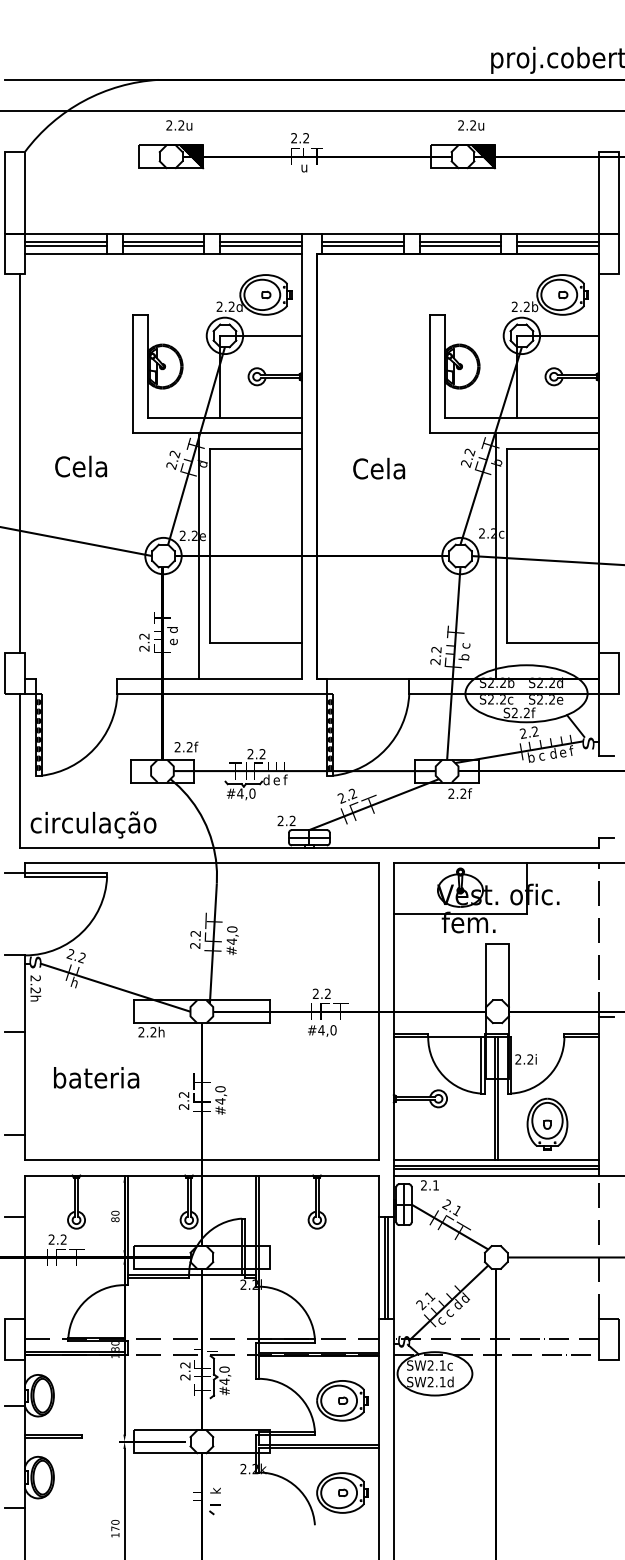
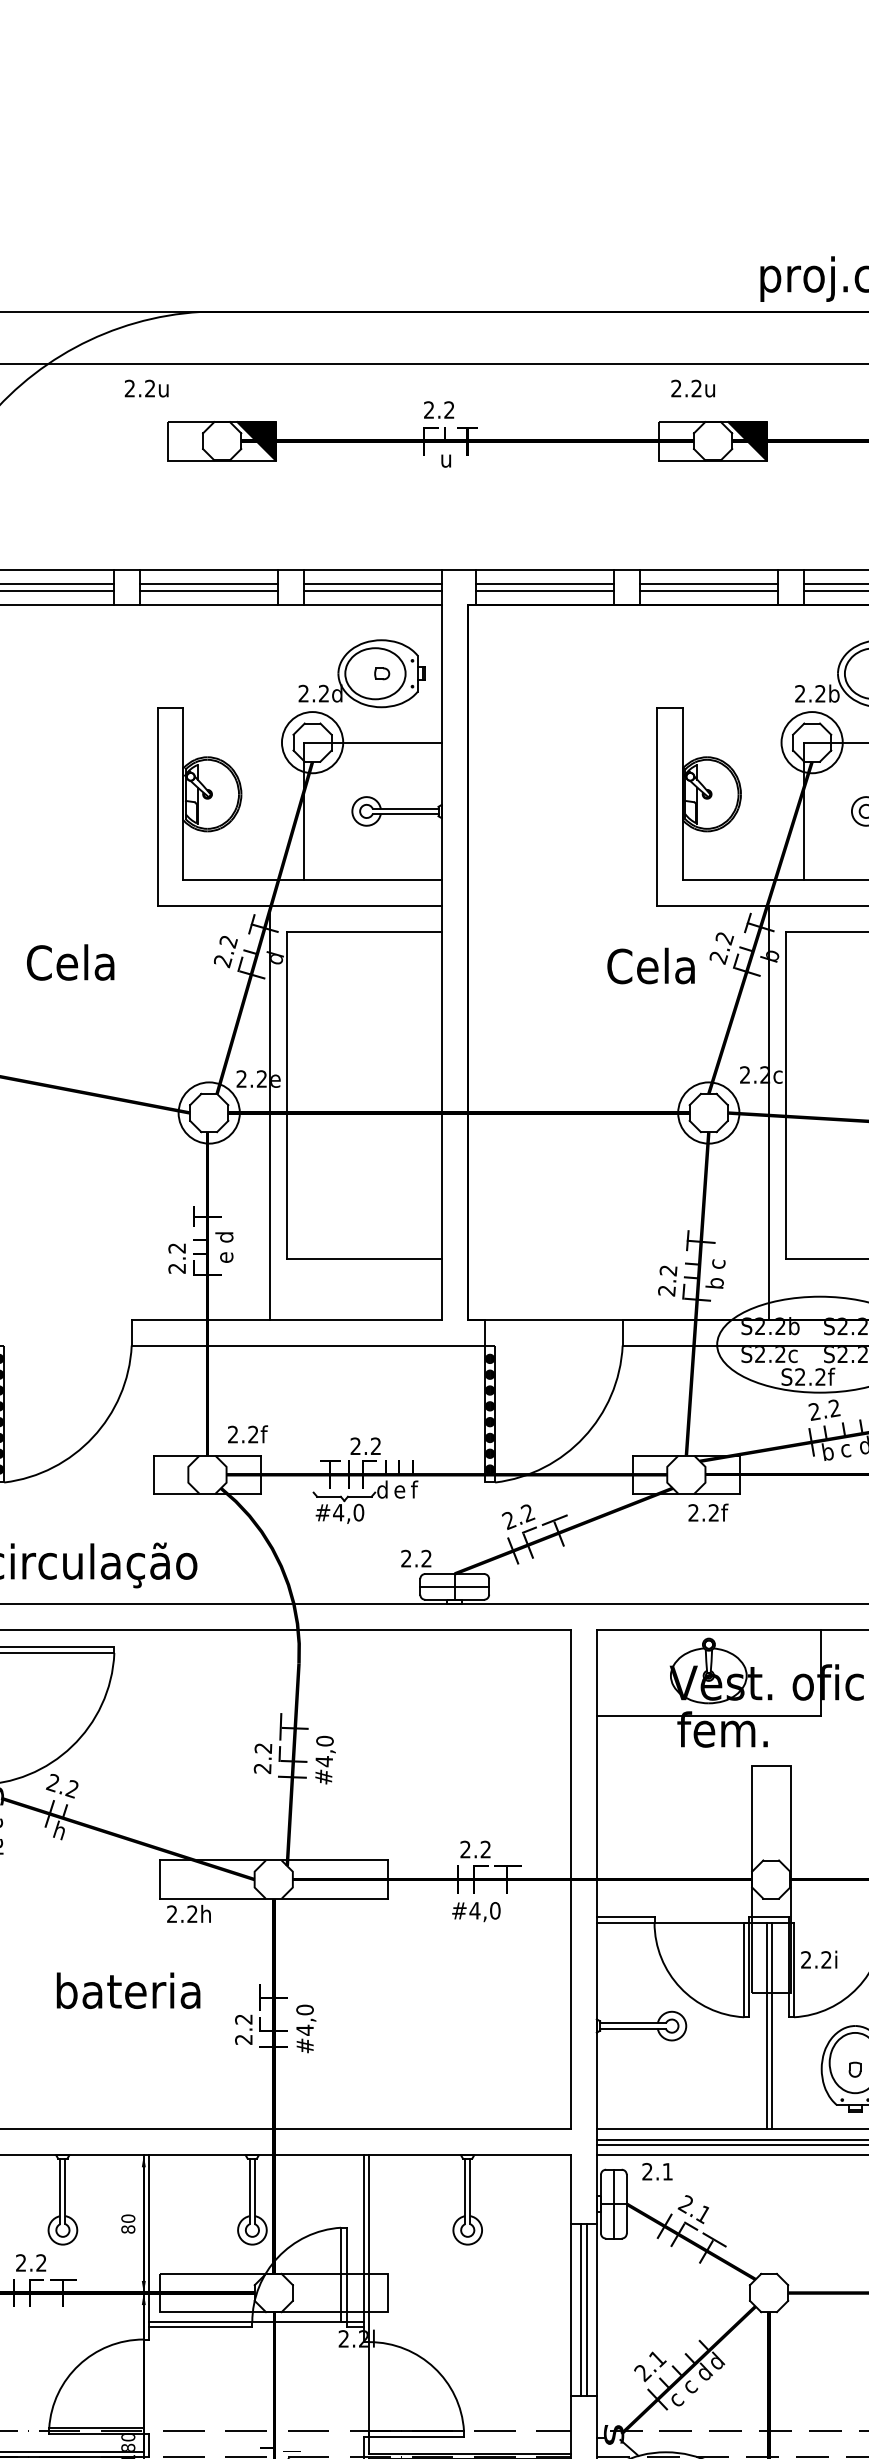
text: (179, 125) -> (146, 388), moved
text: (471, 125) -> (693, 388), moved
text: (379, 468) -> (651, 965), moved
text: (96, 1077) -> (128, 1990), moved

